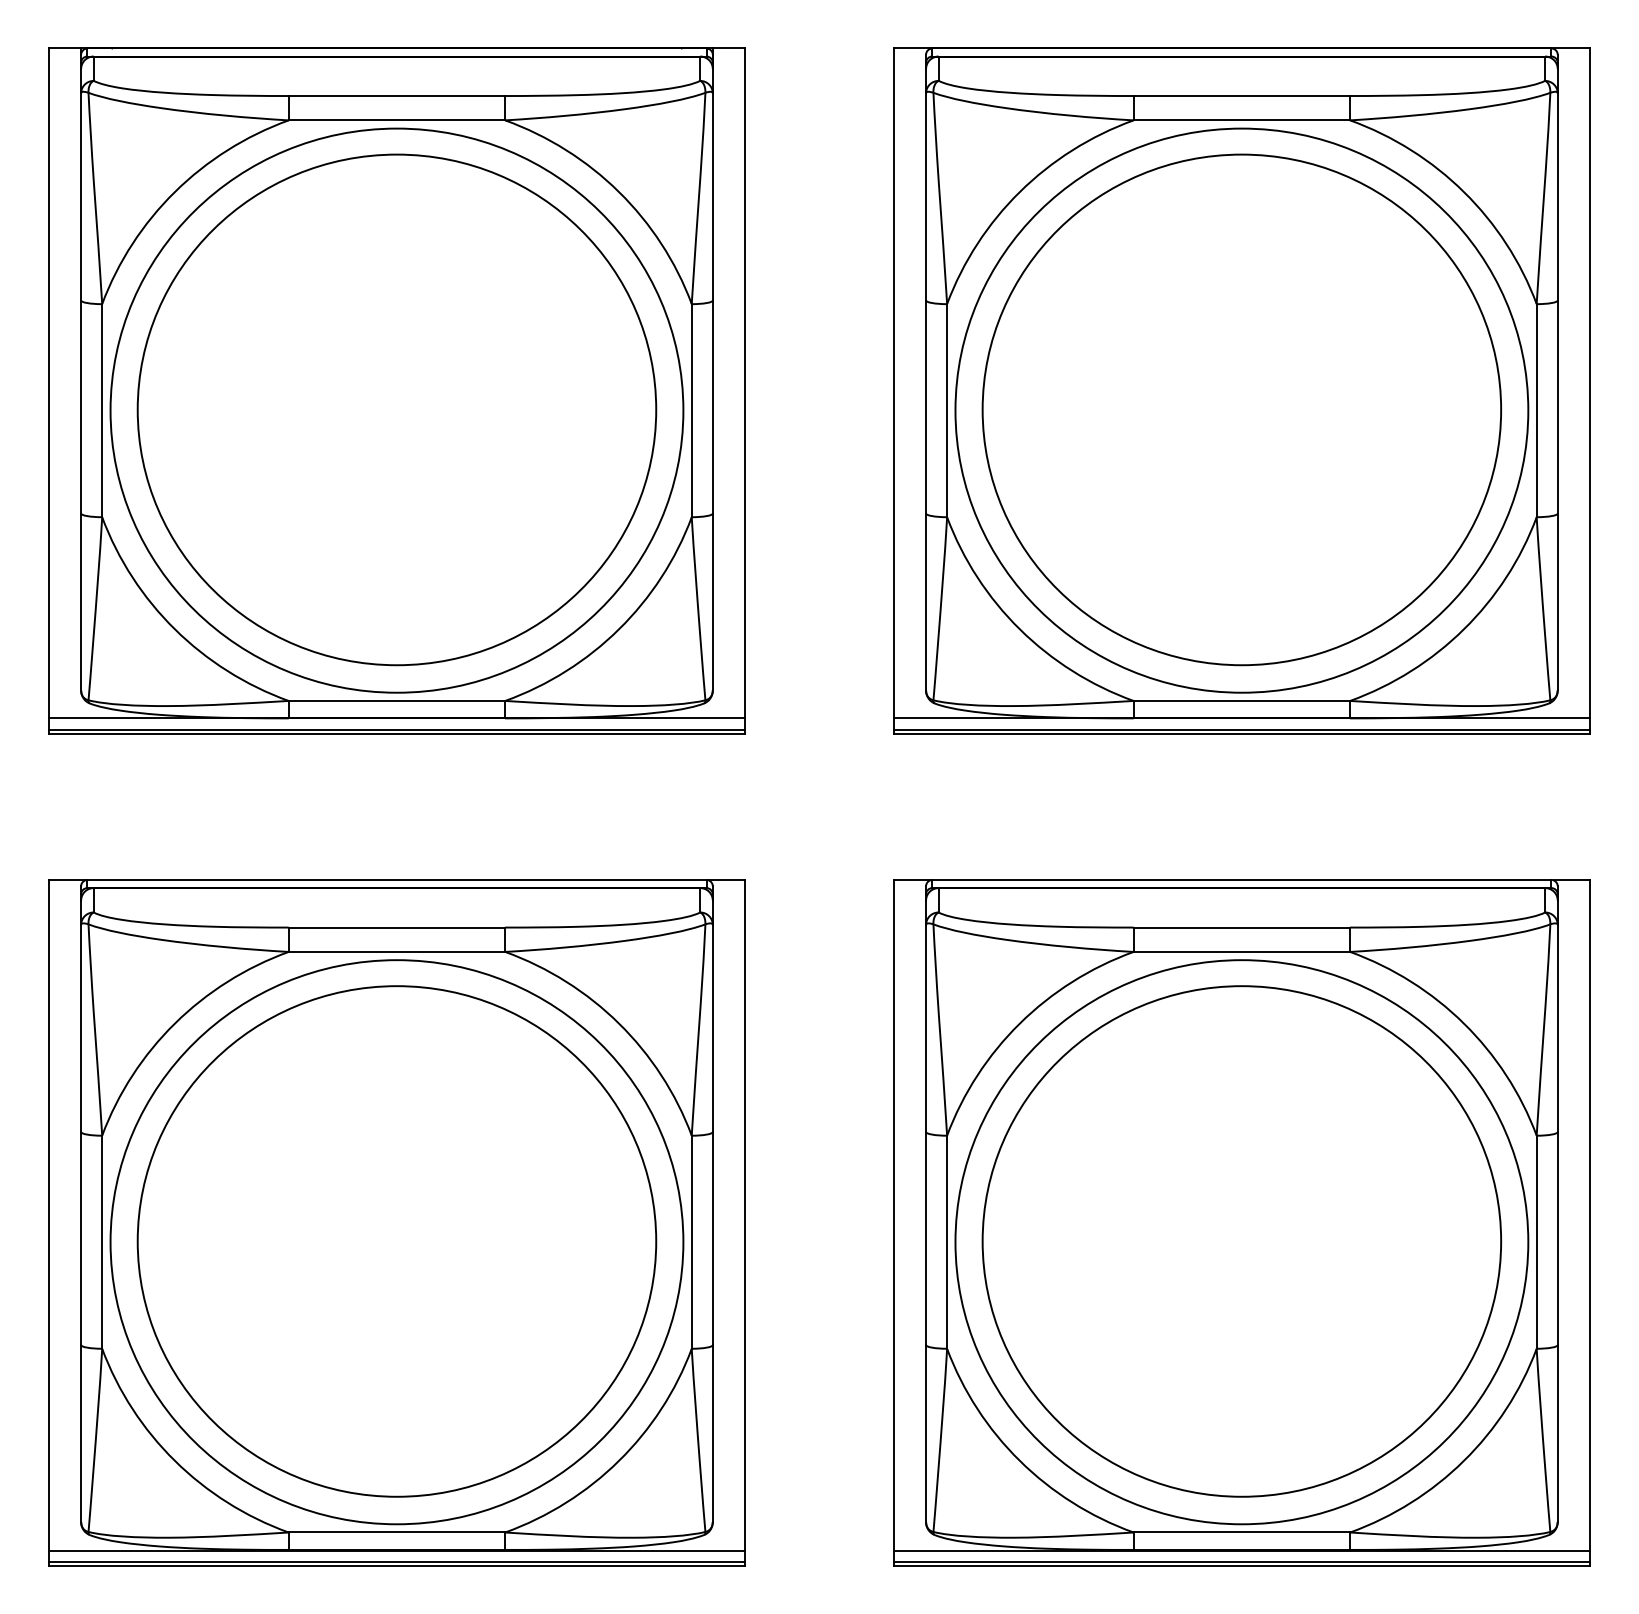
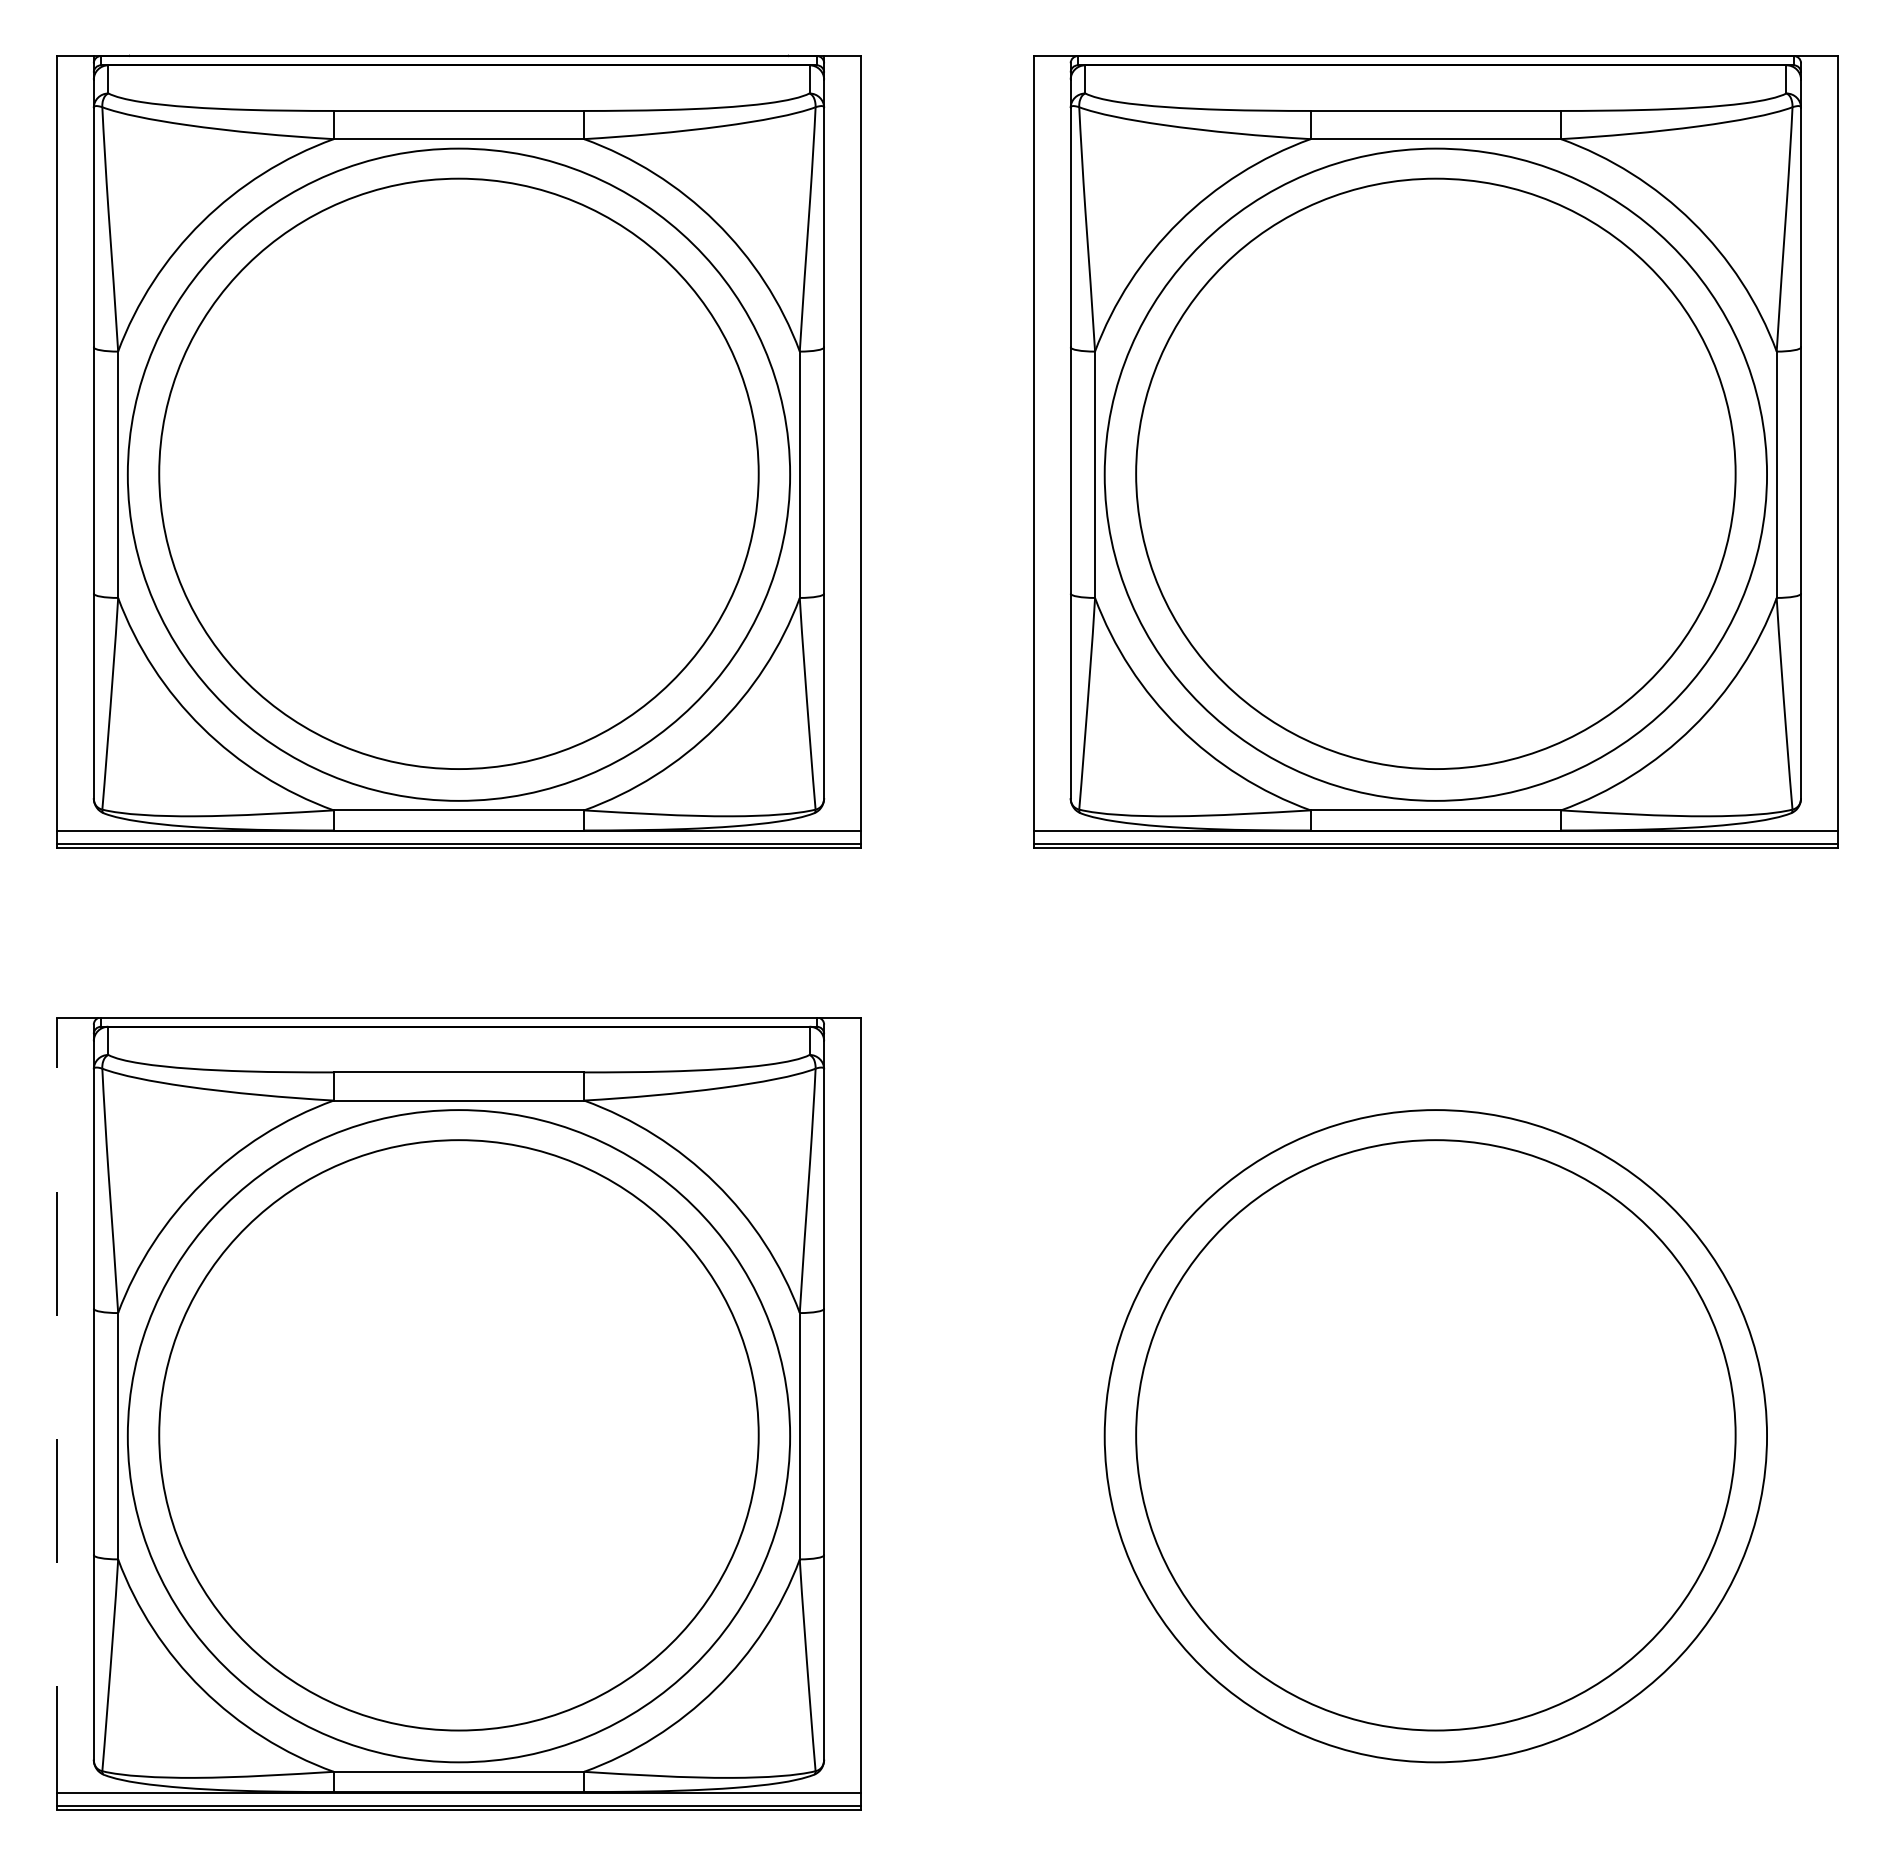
line: (48, 1222) -> (56, 1413), solid -> dashed
part: (1241, 1222) -> (1435, 1413), removed

